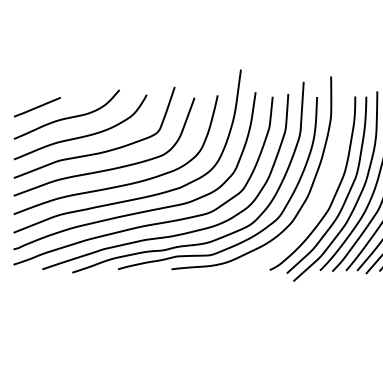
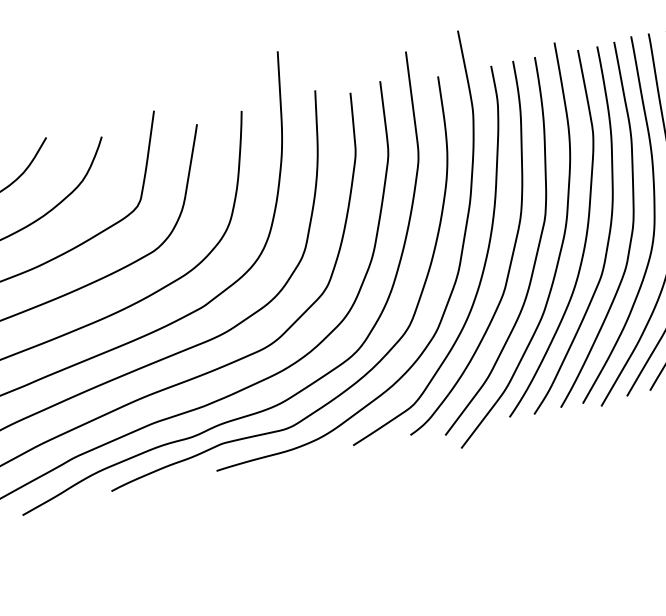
curve: (320, 194) -> (481, 267), added

